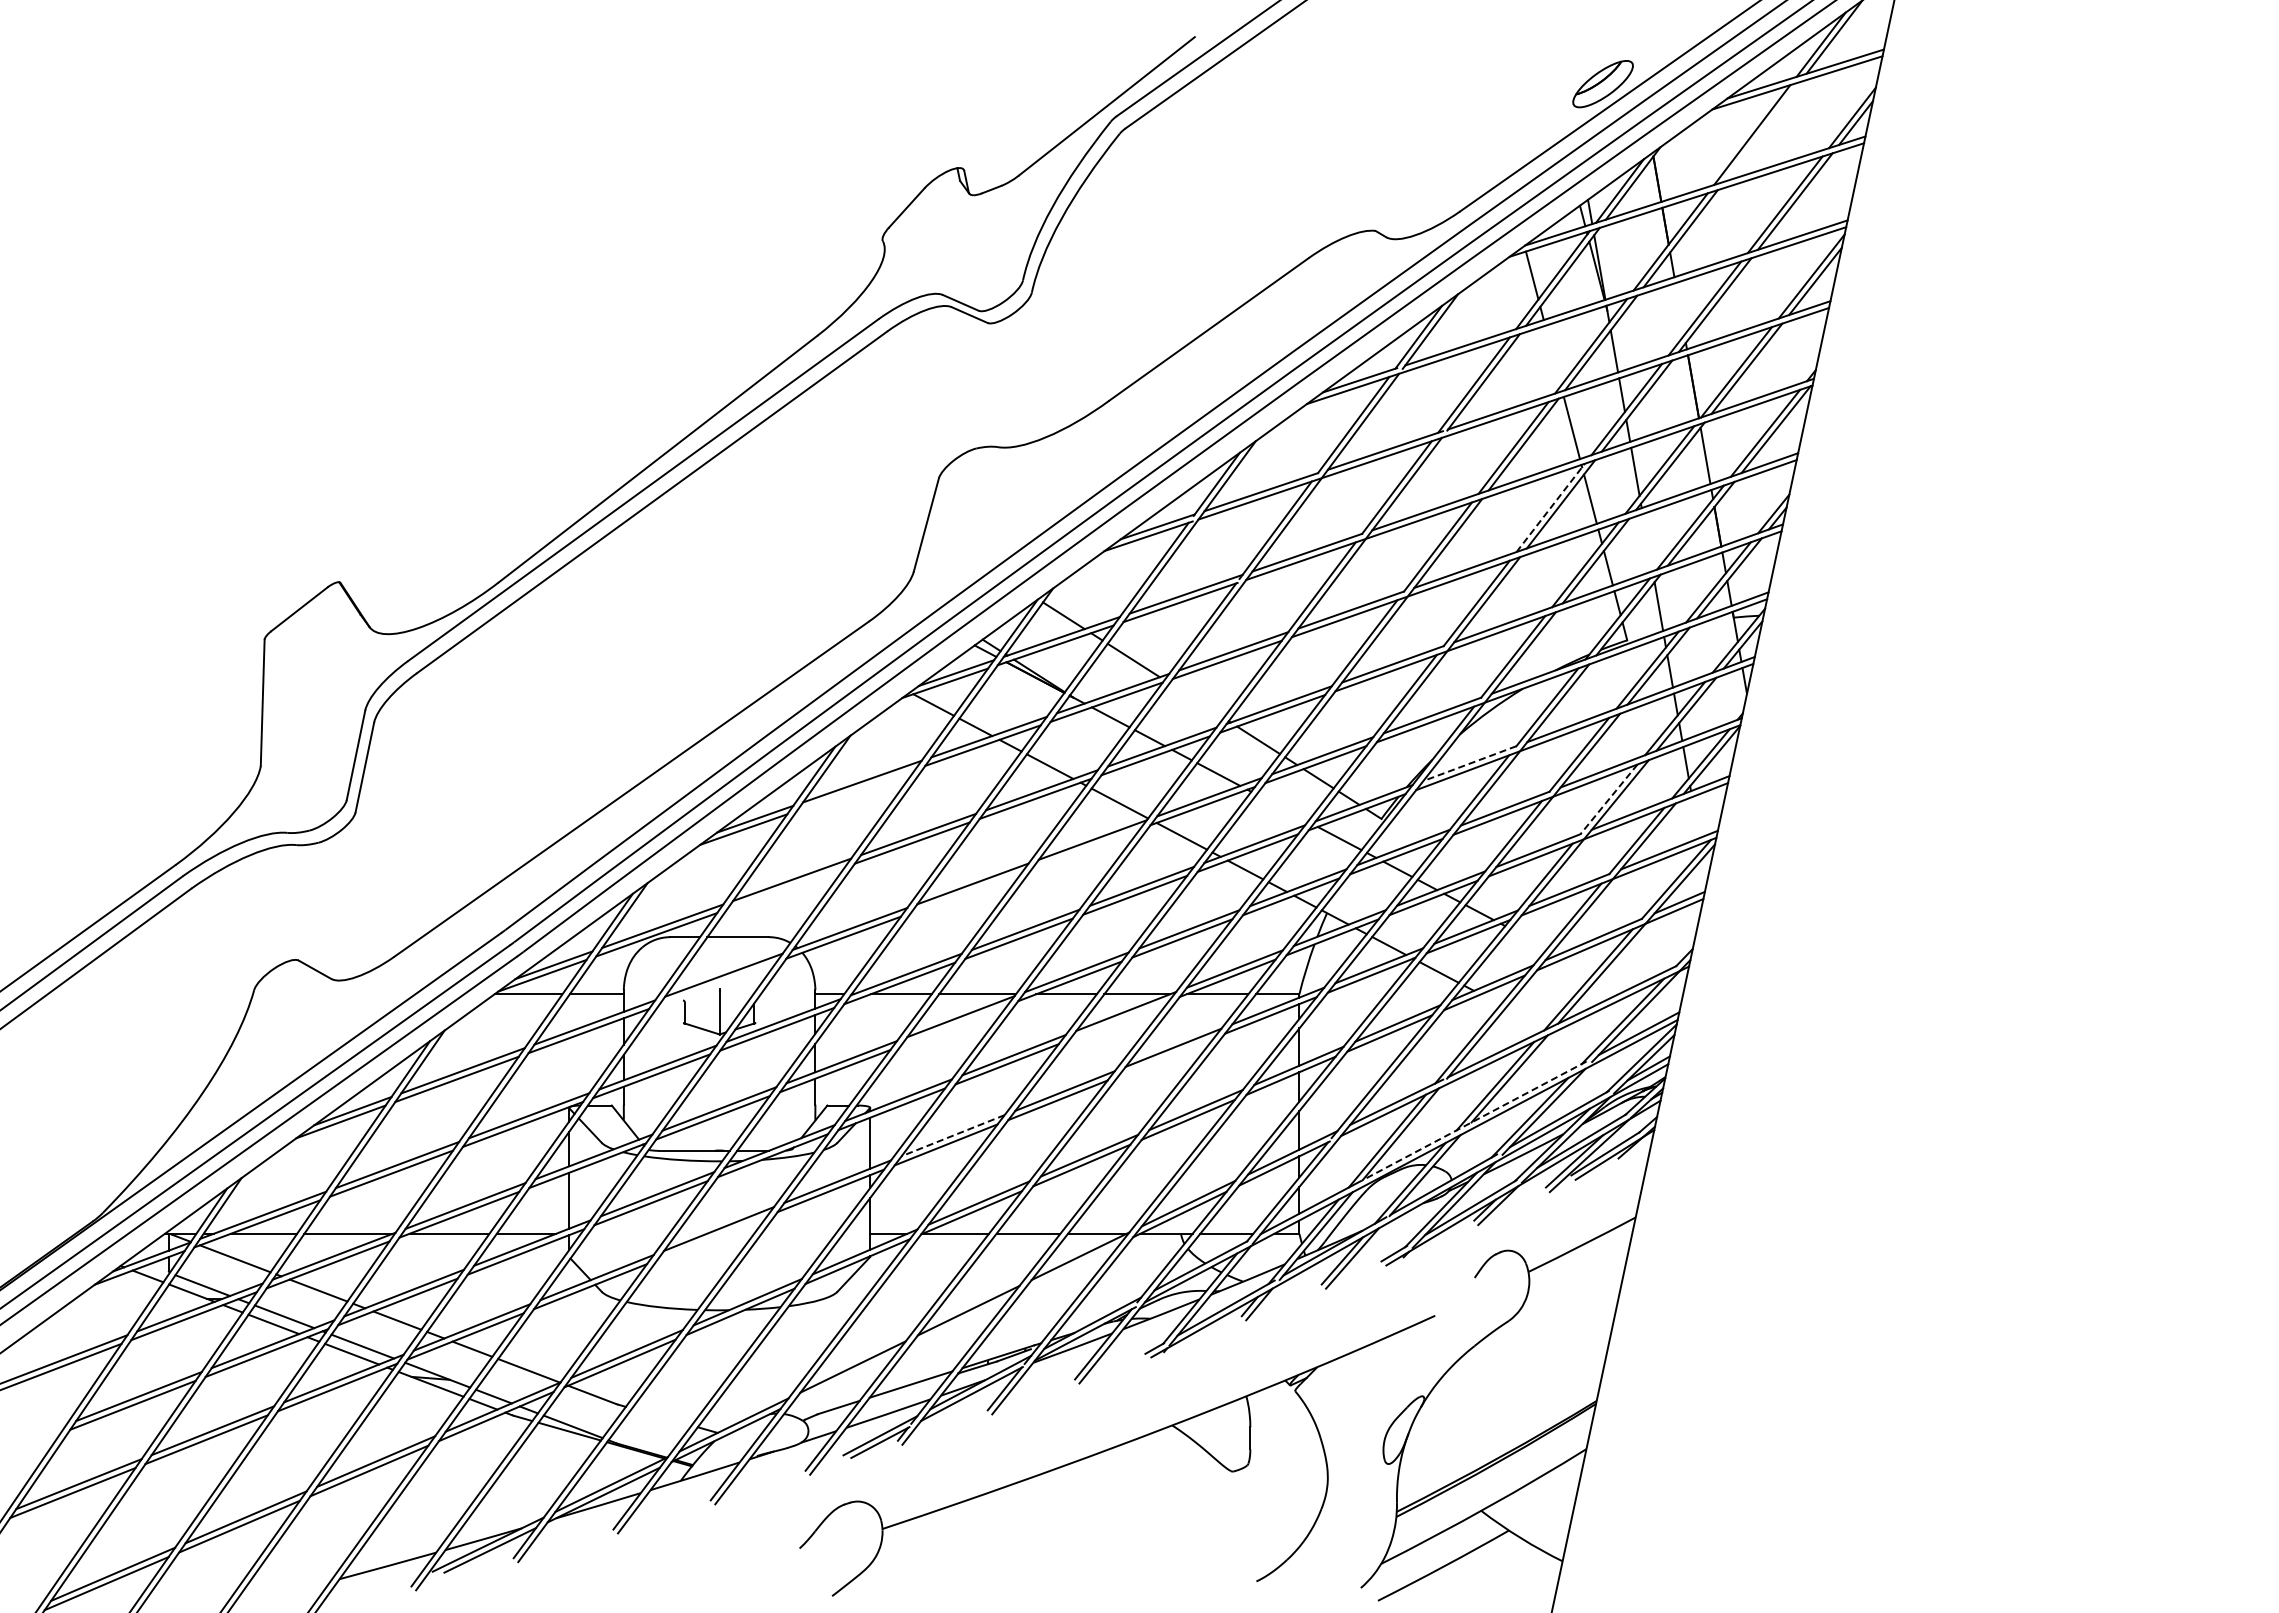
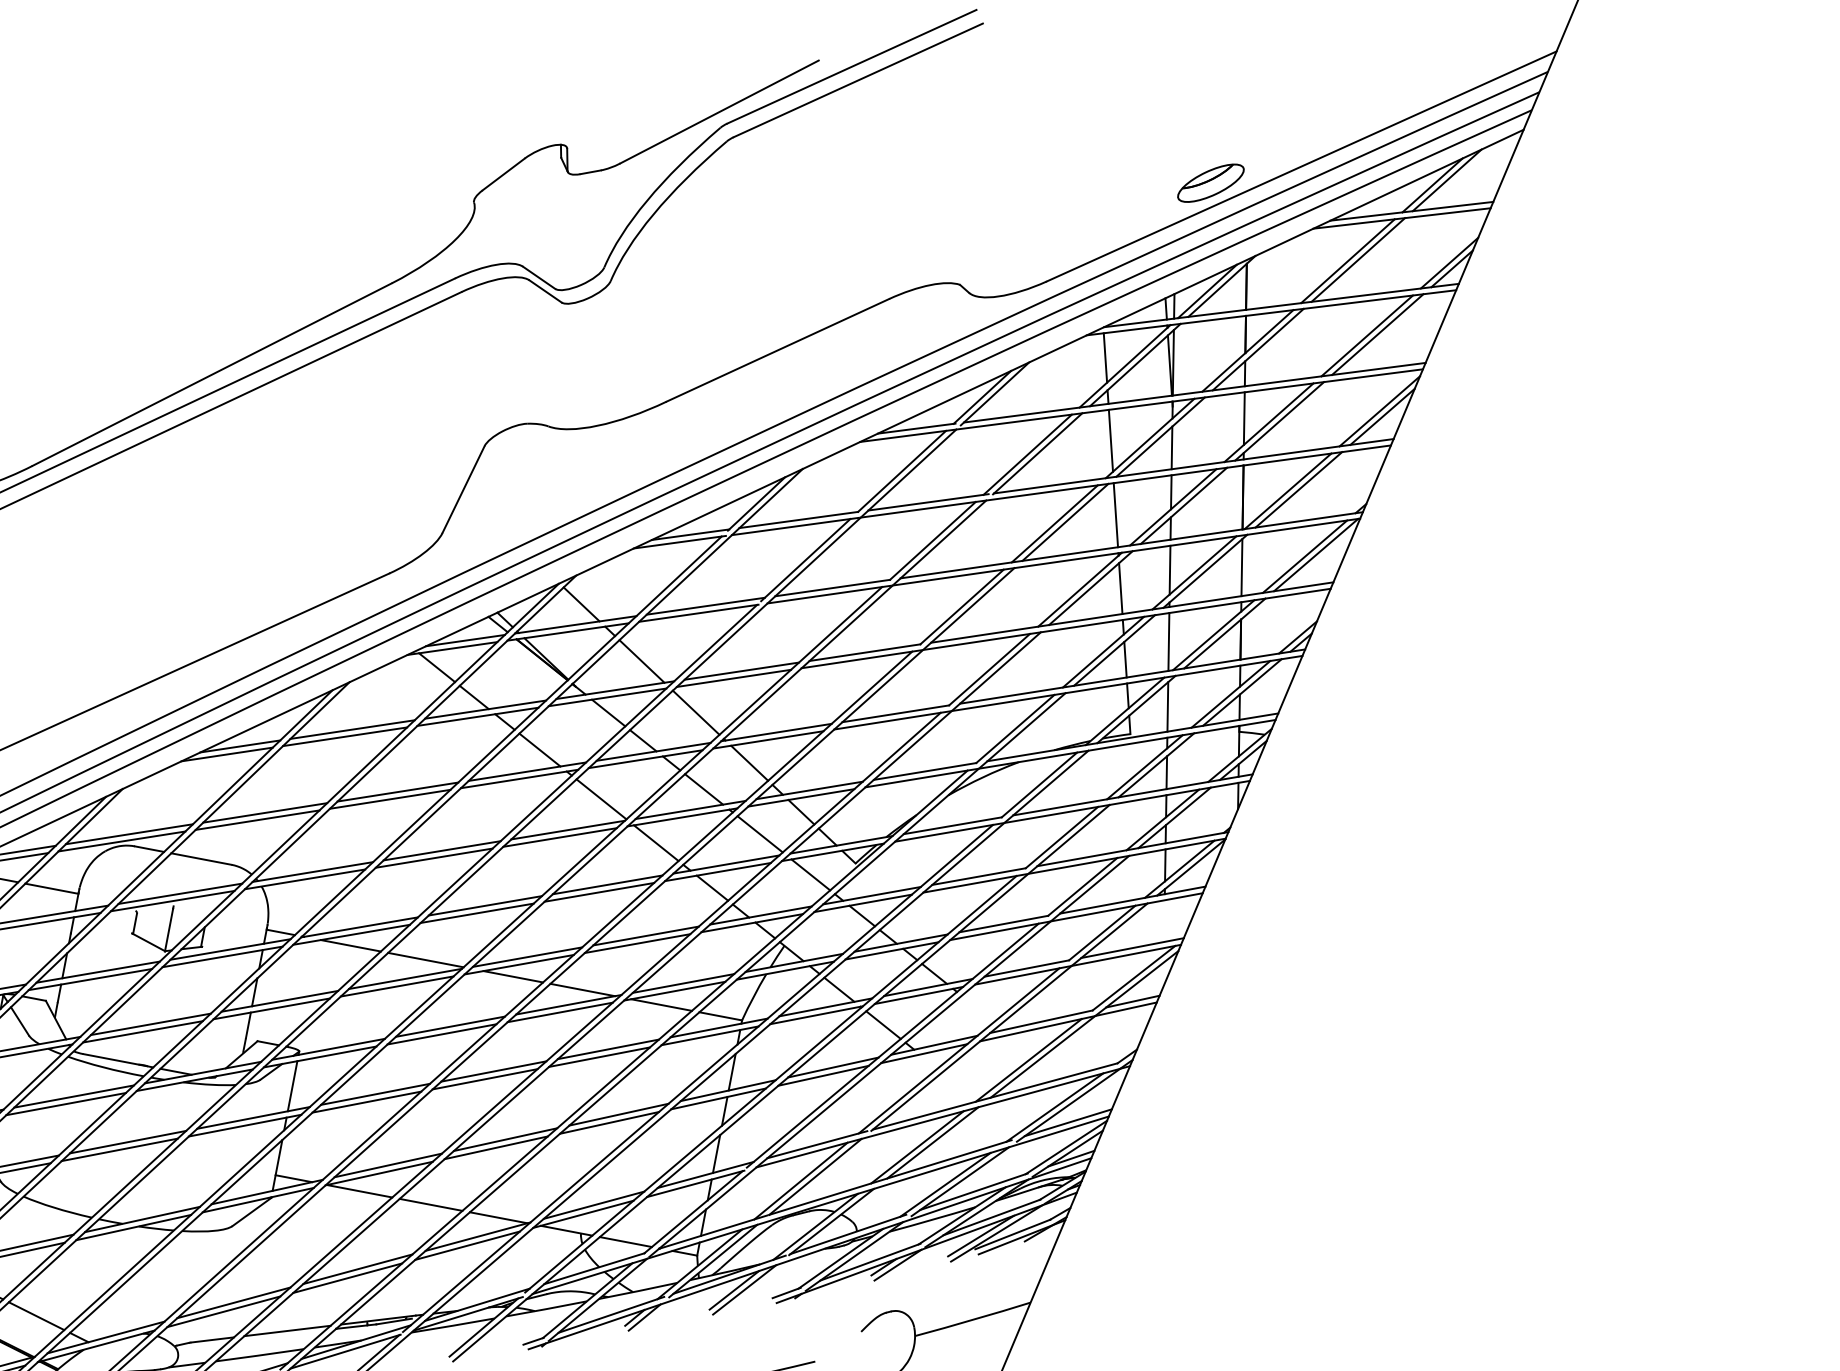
line: (1762, 131) -> (1358, 259), added
line: (1679, 308) -> (1243, 417), added
line: (1552, 355) -> (1110, 440), added
line: (1550, 507) -> (1079, 589), dashed -> solid
line: (1647, 542) -> (1168, 641), added
line: (1196, 700) -> (696, 712), added
line: (1469, 763) -> (952, 825), dashed -> solid
line: (856, 789) -> (345, 736), added
line: (1608, 799) -> (1082, 886), dashed -> solid
line: (1281, 807) -> (759, 833), added
line: (1086, 848) -> (560, 837), added
line: (785, 888) -> (257, 820), added
line: (966, 892) -> (434, 858), added
line: (717, 983) -> (172, 900), added
line: (1119, 1020) -> (560, 1012), added
line: (953, 1025) -> (396, 986), added
line: (1166, 1057) -> (599, 1057), added
line: (1474, 1120) -> (890, 1177), dashed -> solid
line: (952, 1135) -> (374, 1094), dashed -> solid
line: (712, 1237) -> (120, 1149), added
line: (1071, 1266) -> (467, 1245), added
line: (960, 1321) -> (347, 1278), added
line: (844, 1377) -> (223, 1311), added
line: (661, 1416) -> (36, 1315), added

